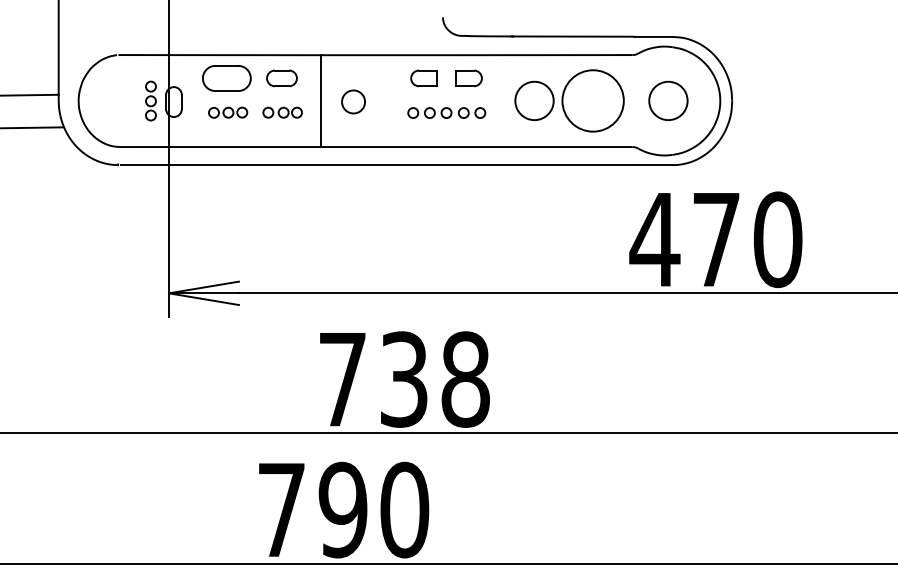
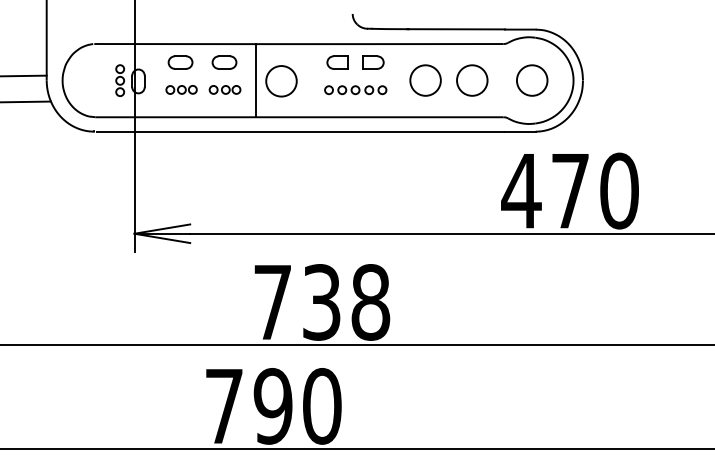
part: (226, 78) -> (180, 62), size x0.62
circle: (593, 100) -> (472, 80), size x0.62
circle: (353, 102) -> (281, 81), size x1.67

